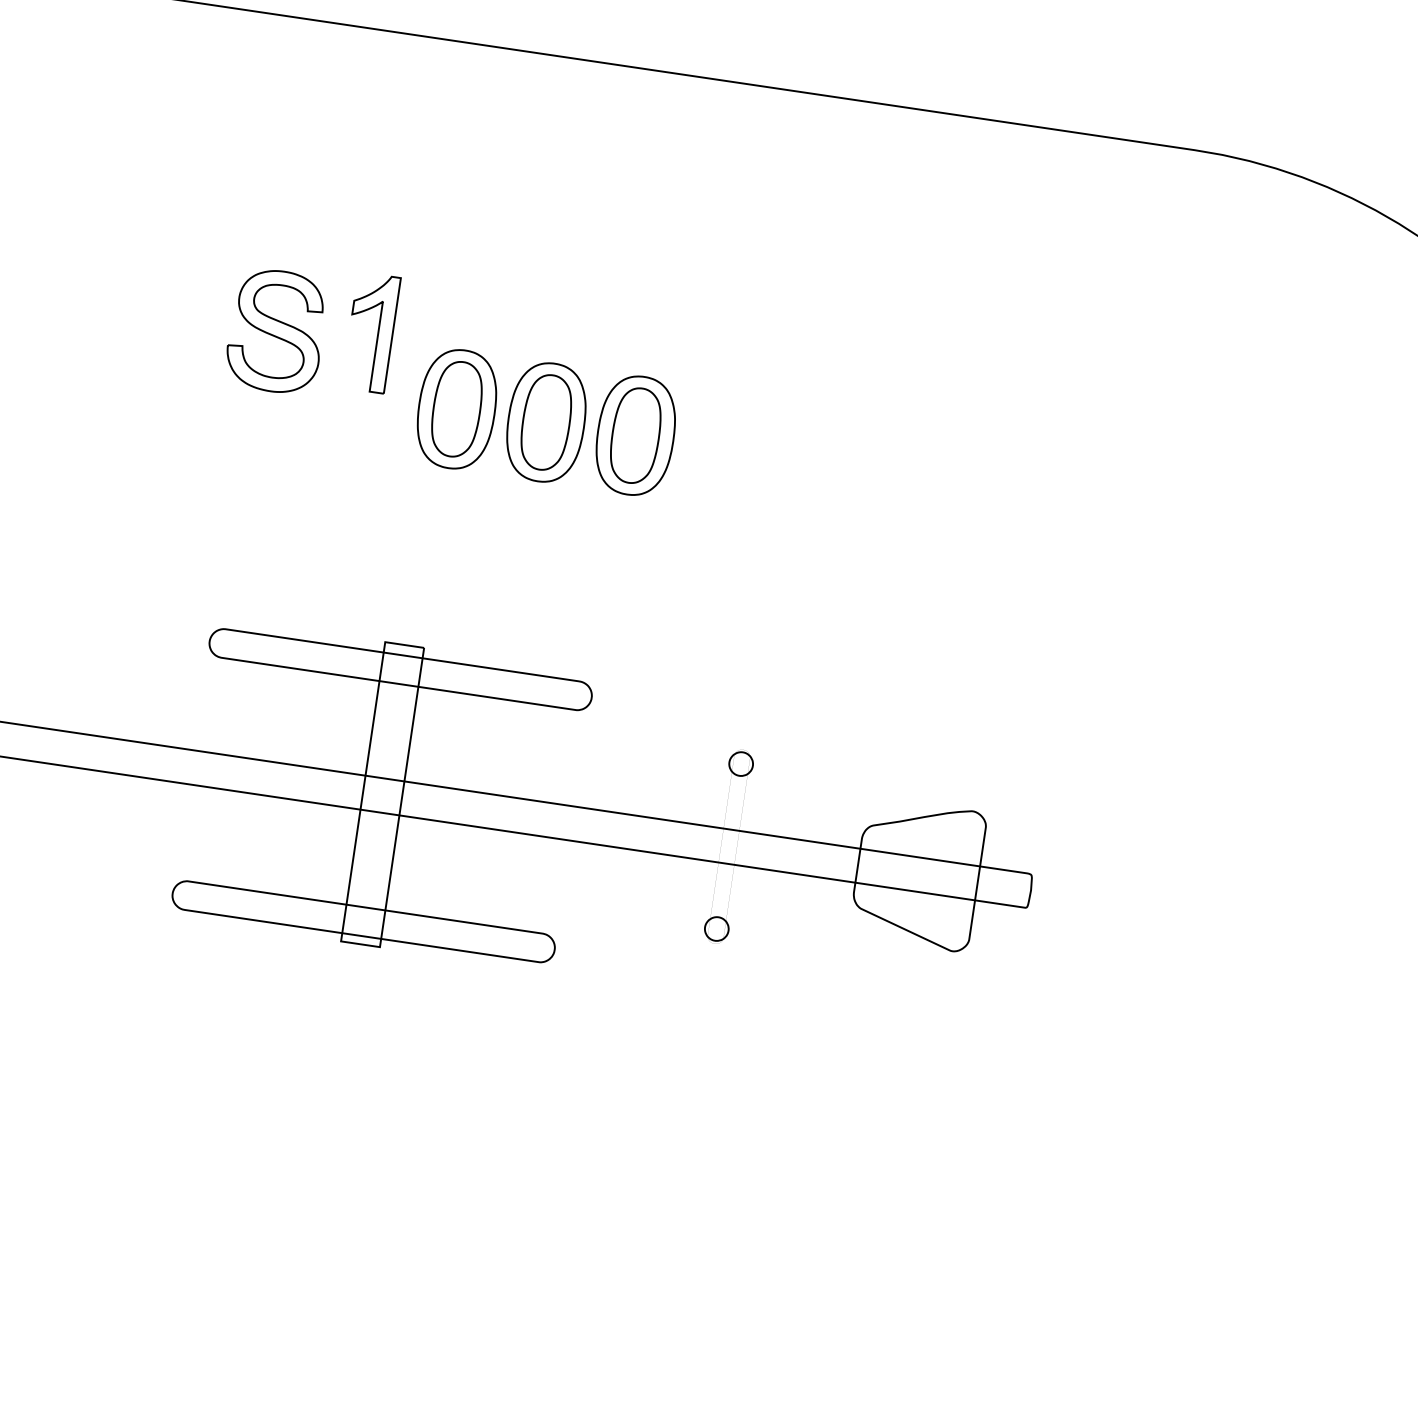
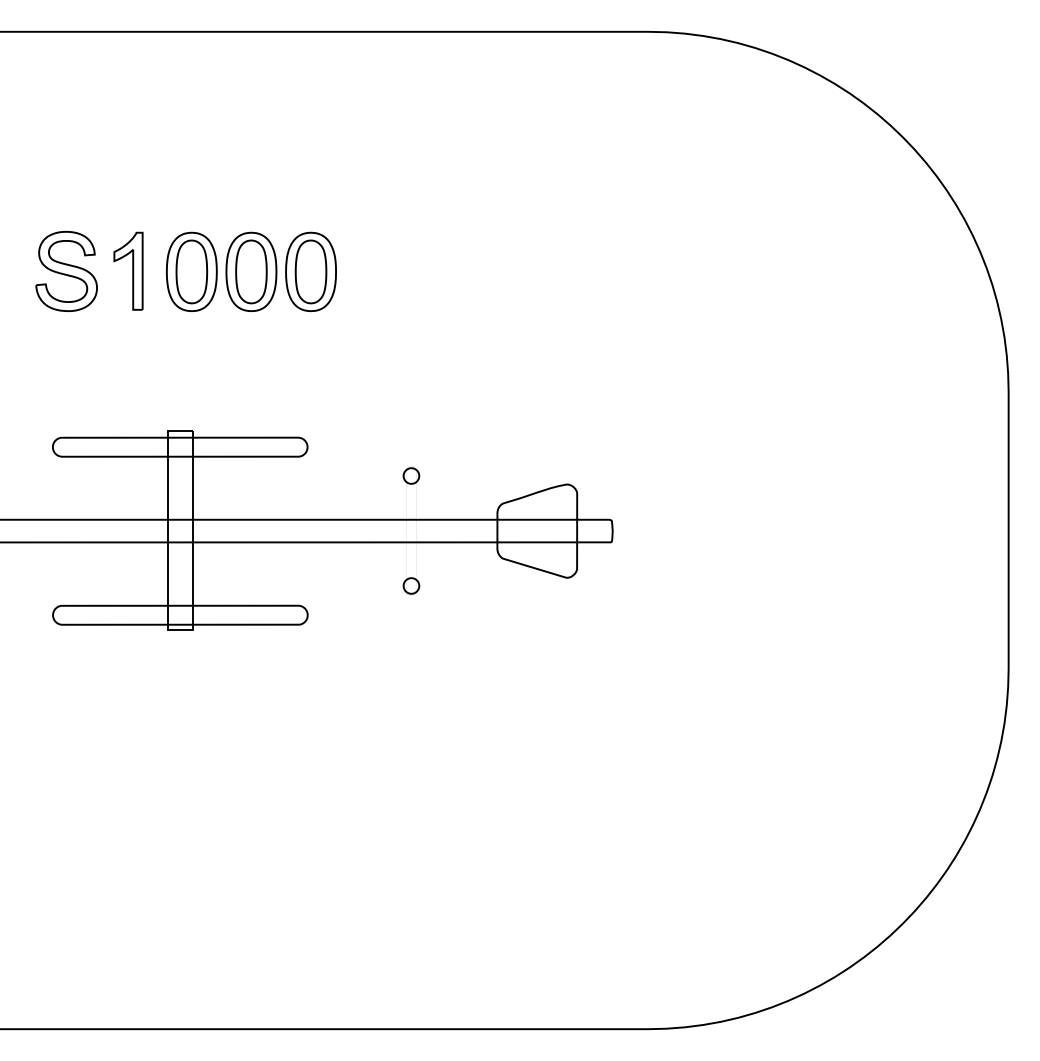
part: (276, 331) -> (66, 271), moved
part: (371, 331) -> (128, 270), moved

